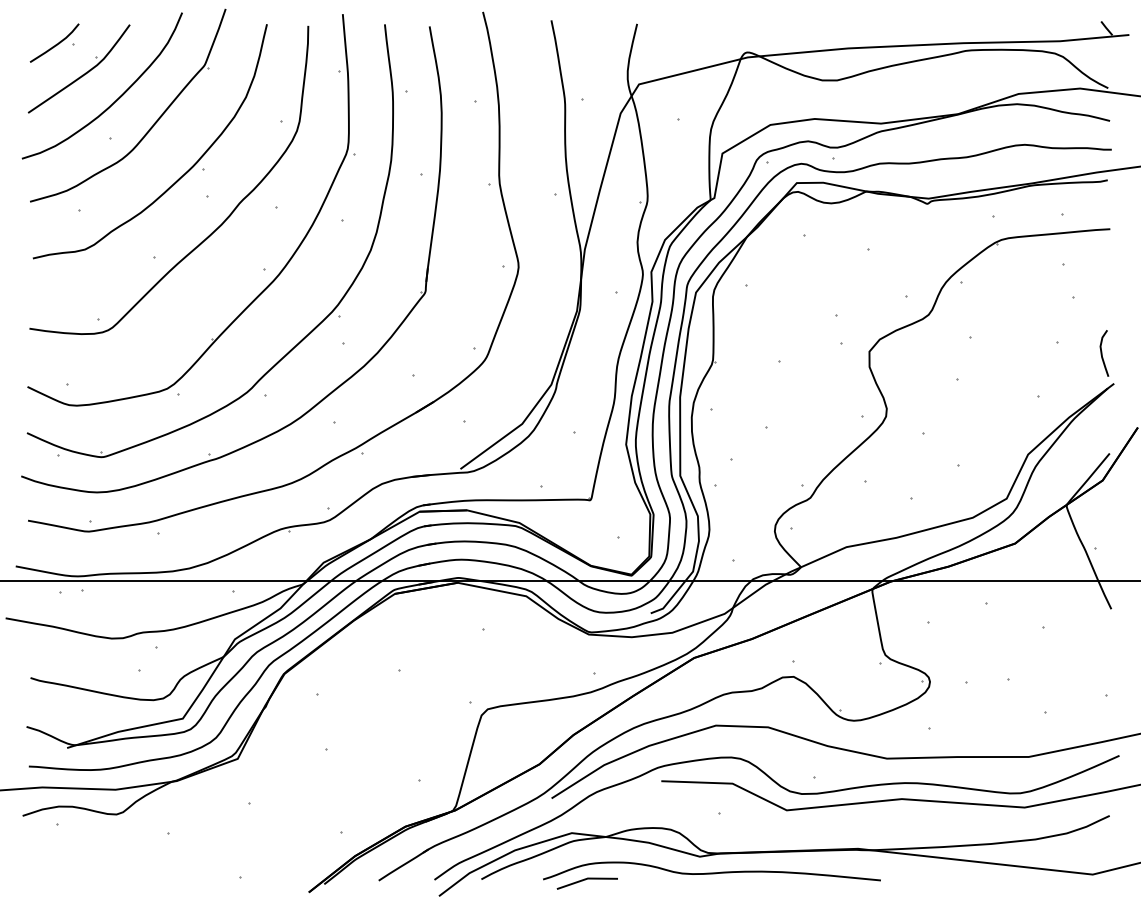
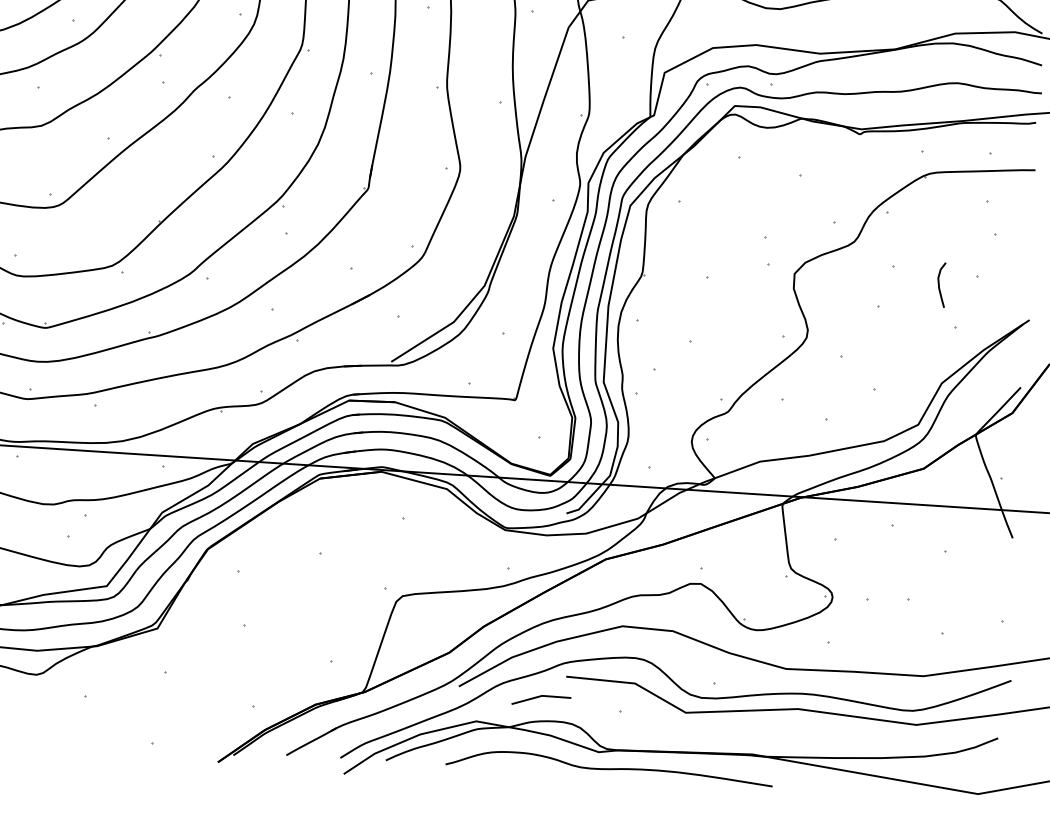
curve: (1102, 353) -> (939, 284), moved
line: (585, 880) -> (539, 697), moved

